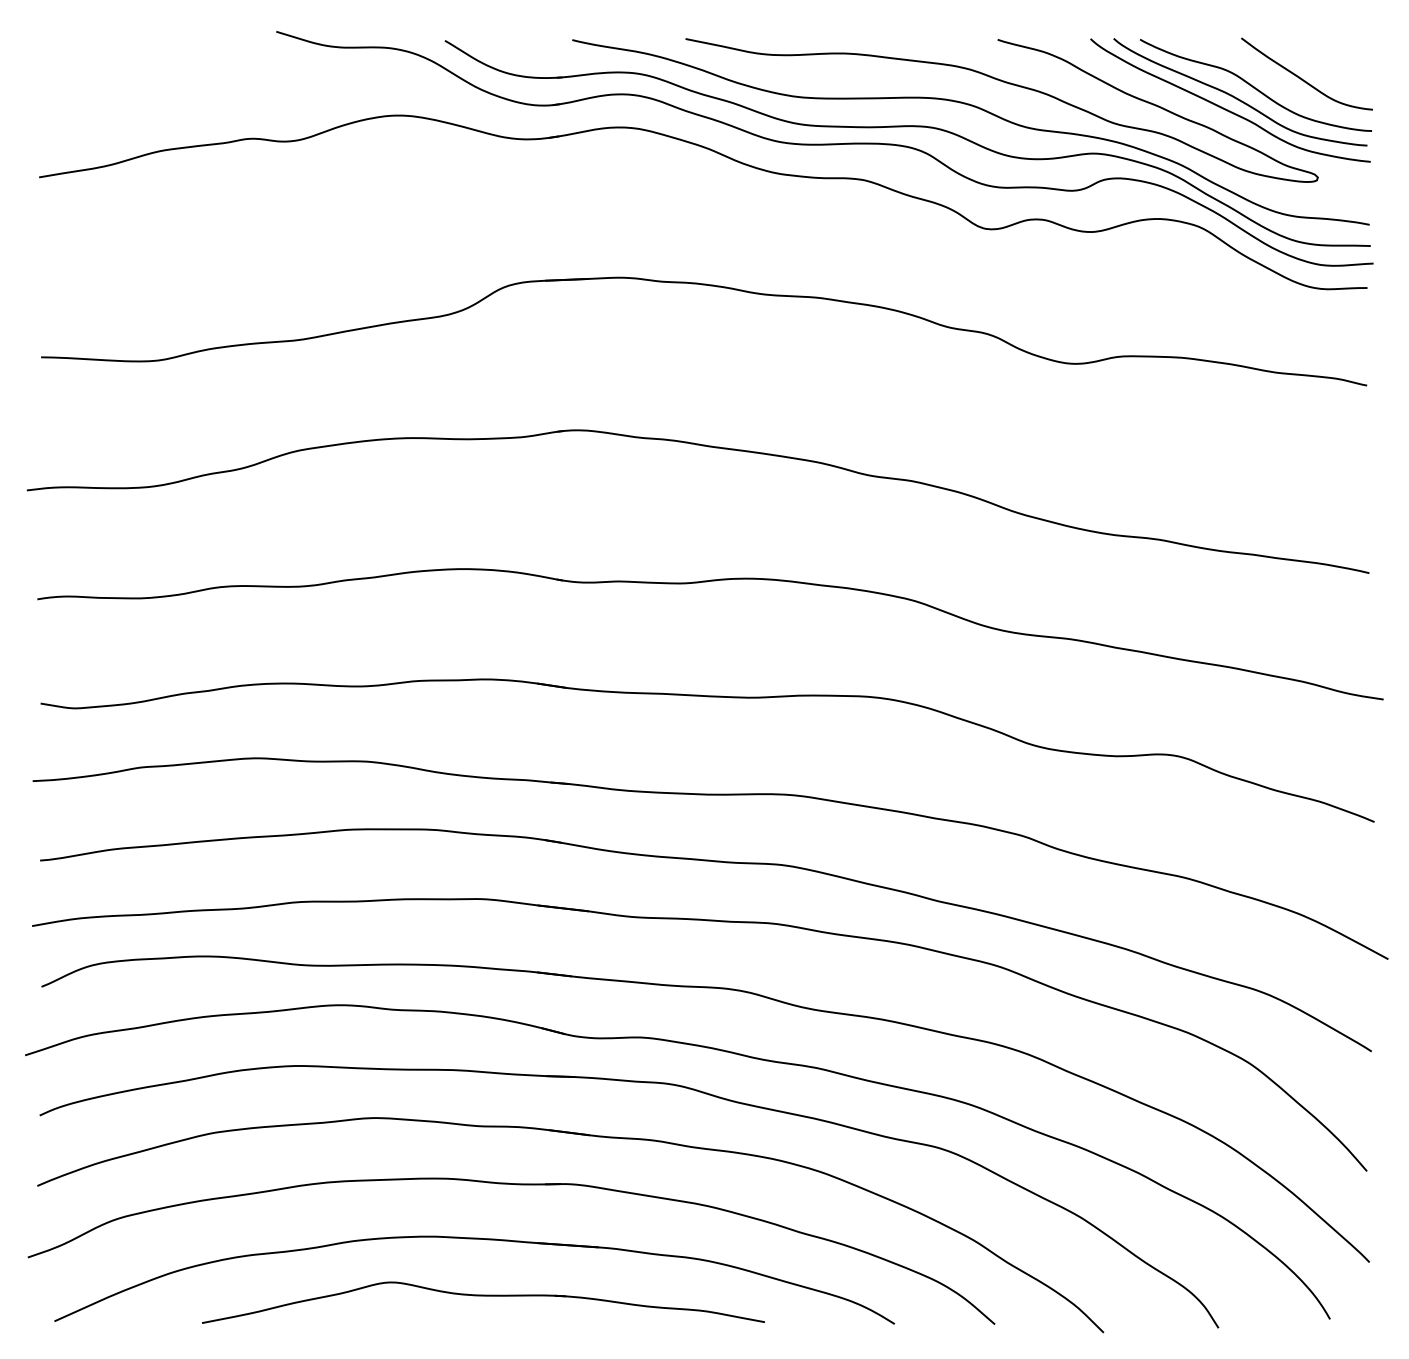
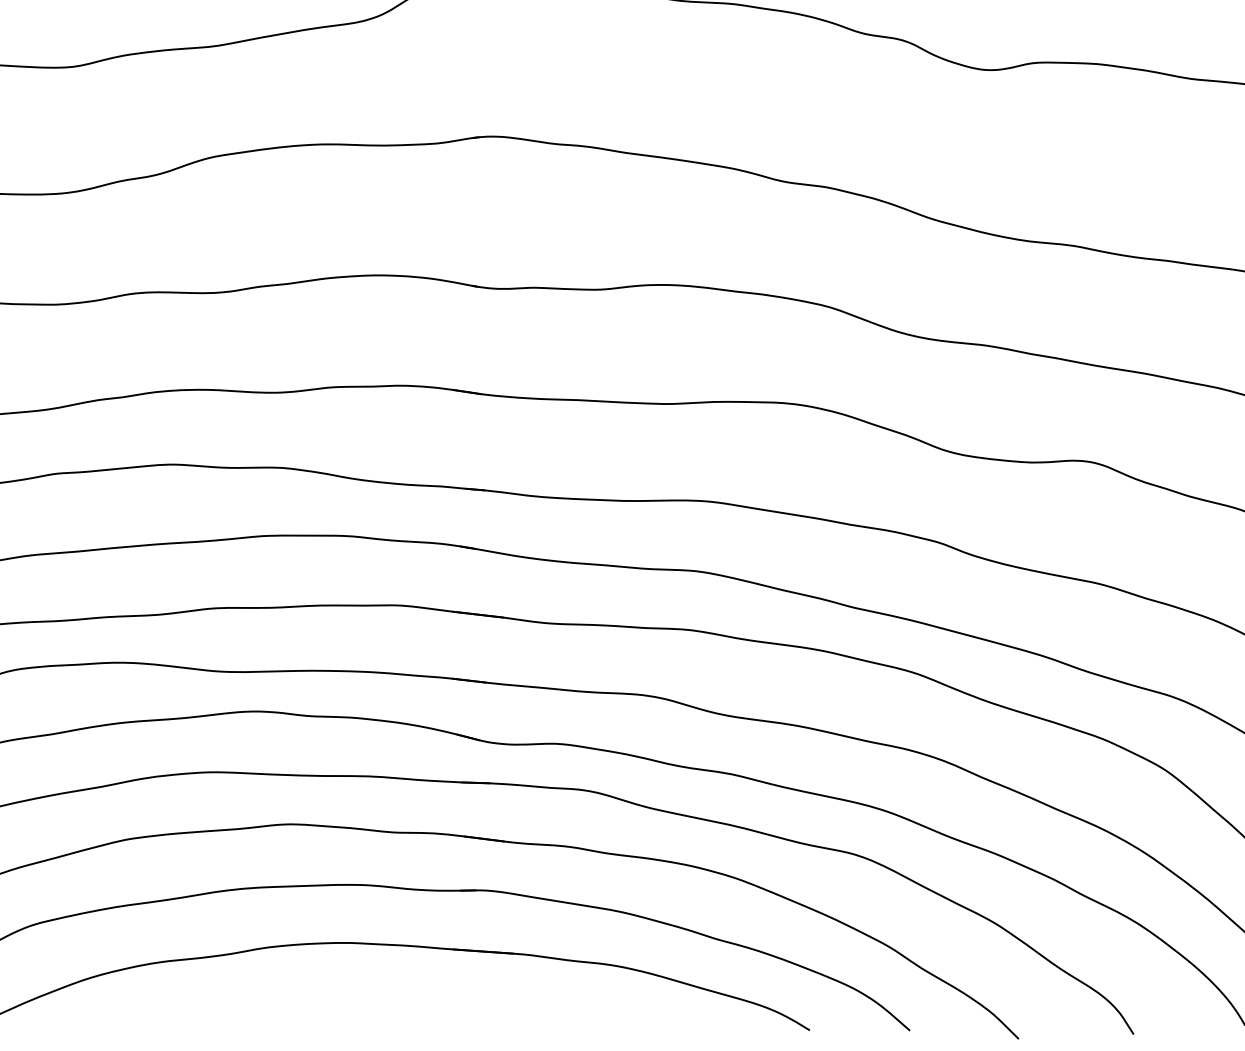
part: (483, 1302) -> (398, 1008), removed

